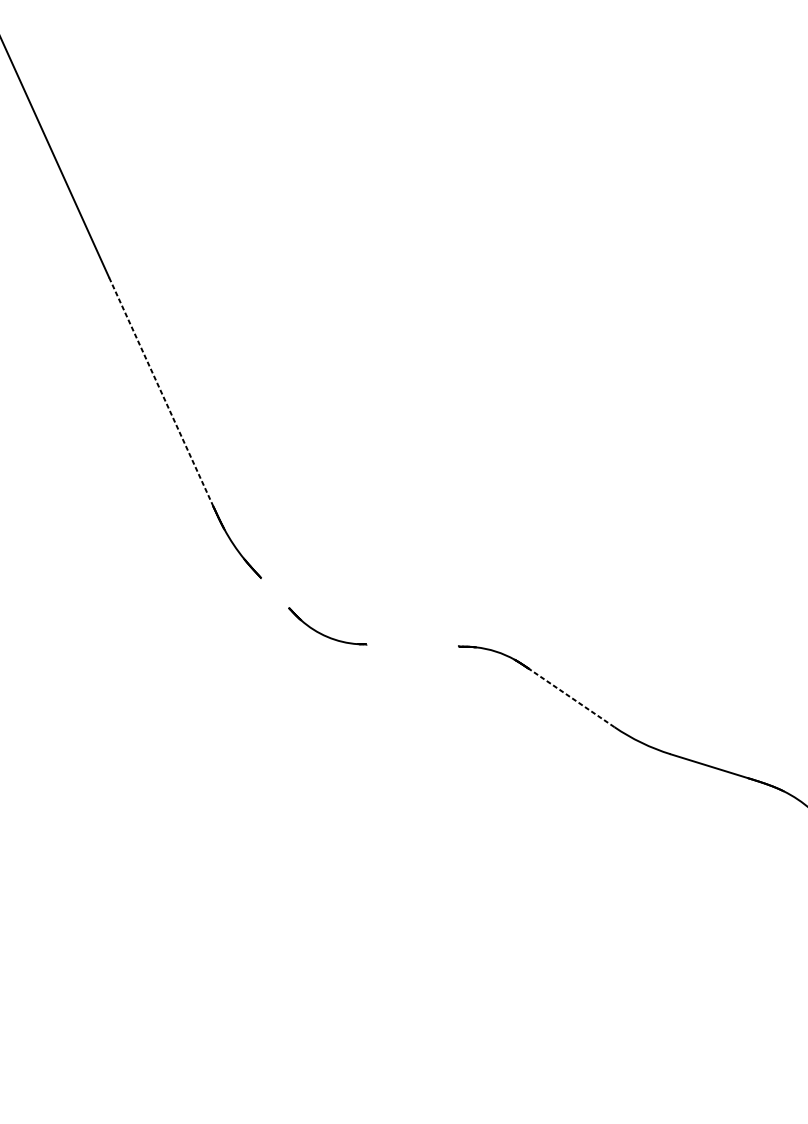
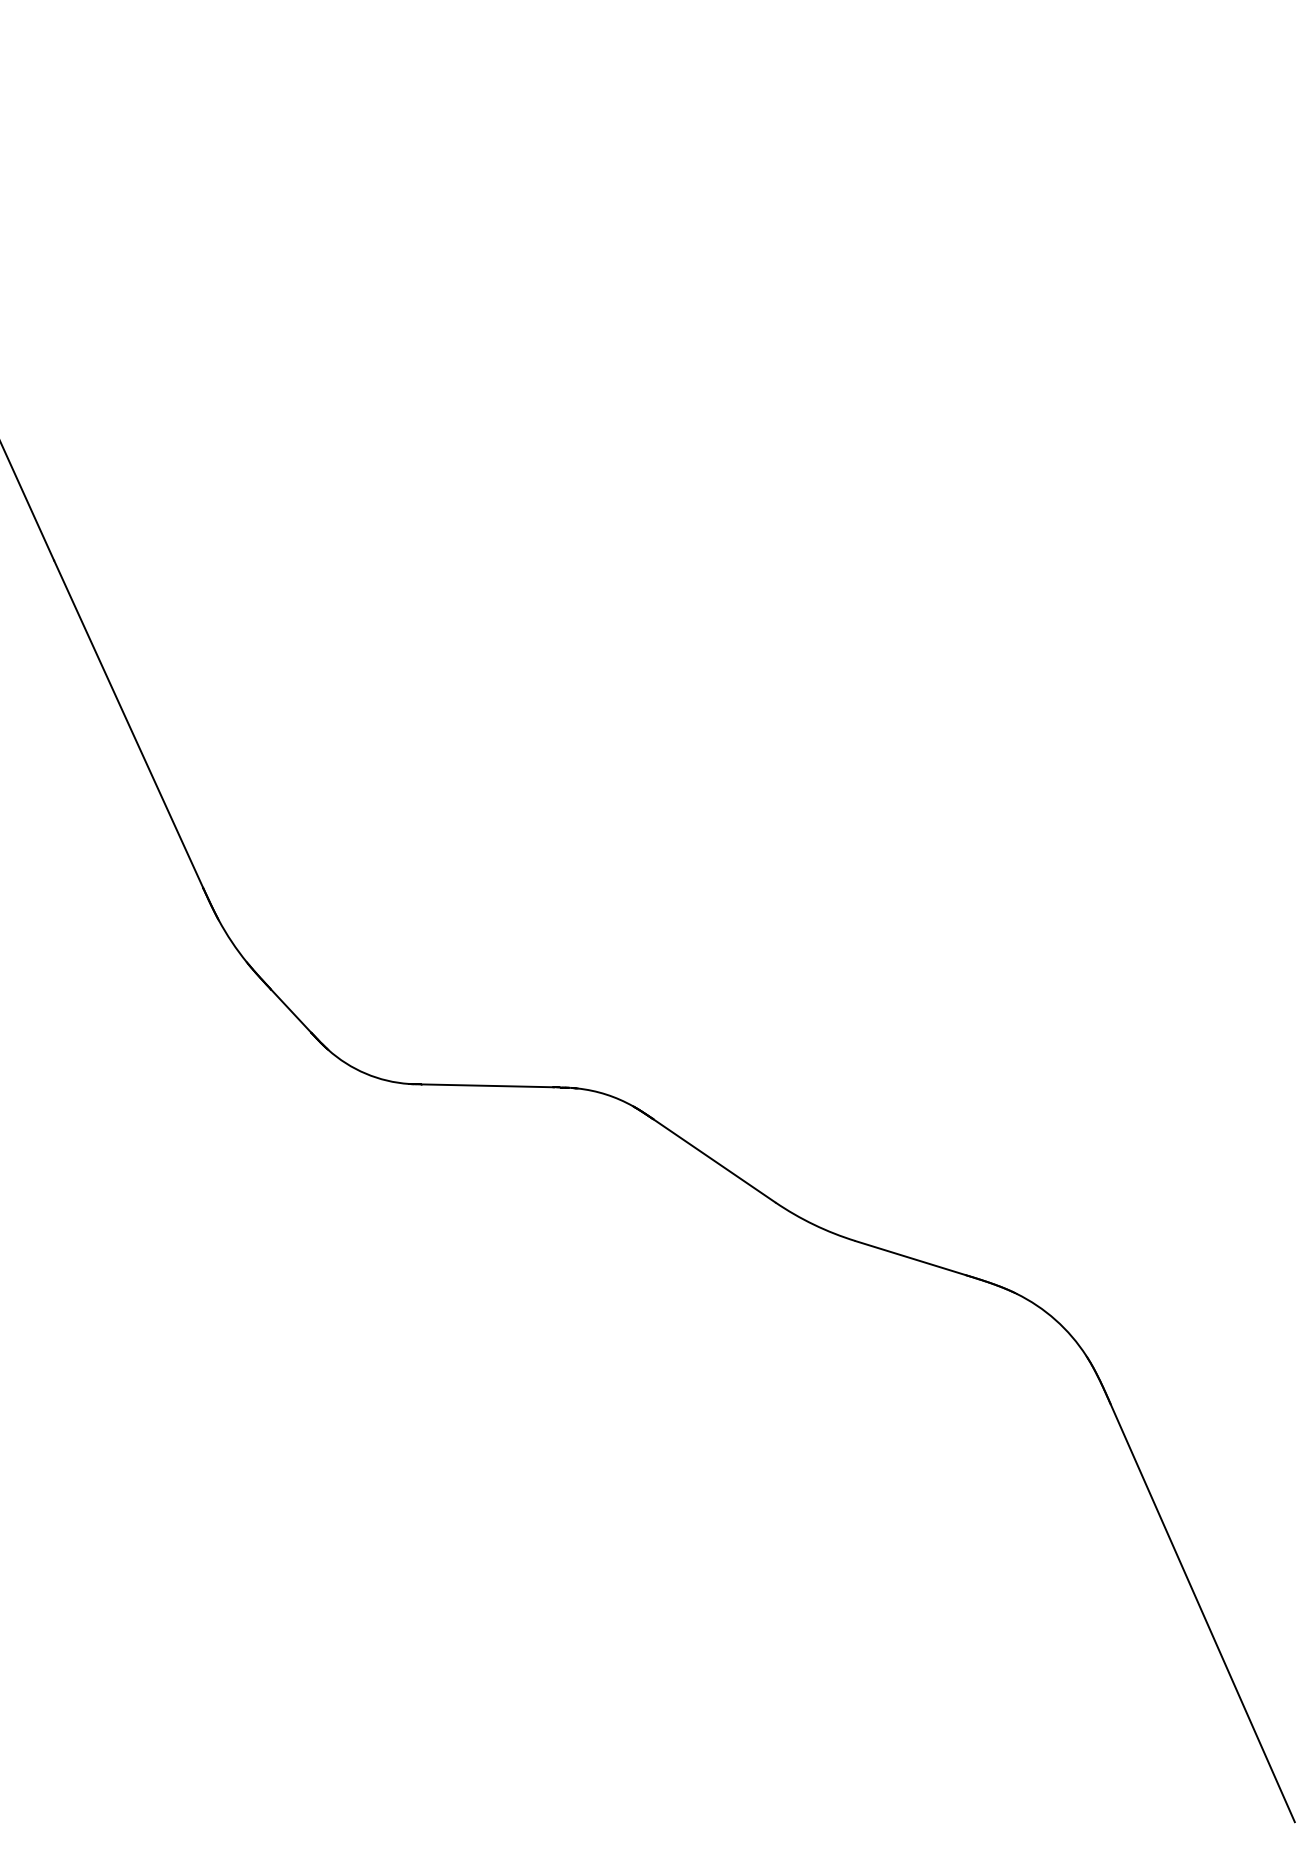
line: (161, 392) -> (128, 724), dashed -> solid
line: (274, 592) -> (290, 1010), added
line: (412, 645) -> (487, 1085), added
line: (571, 697) -> (714, 1160), dashed -> solid

